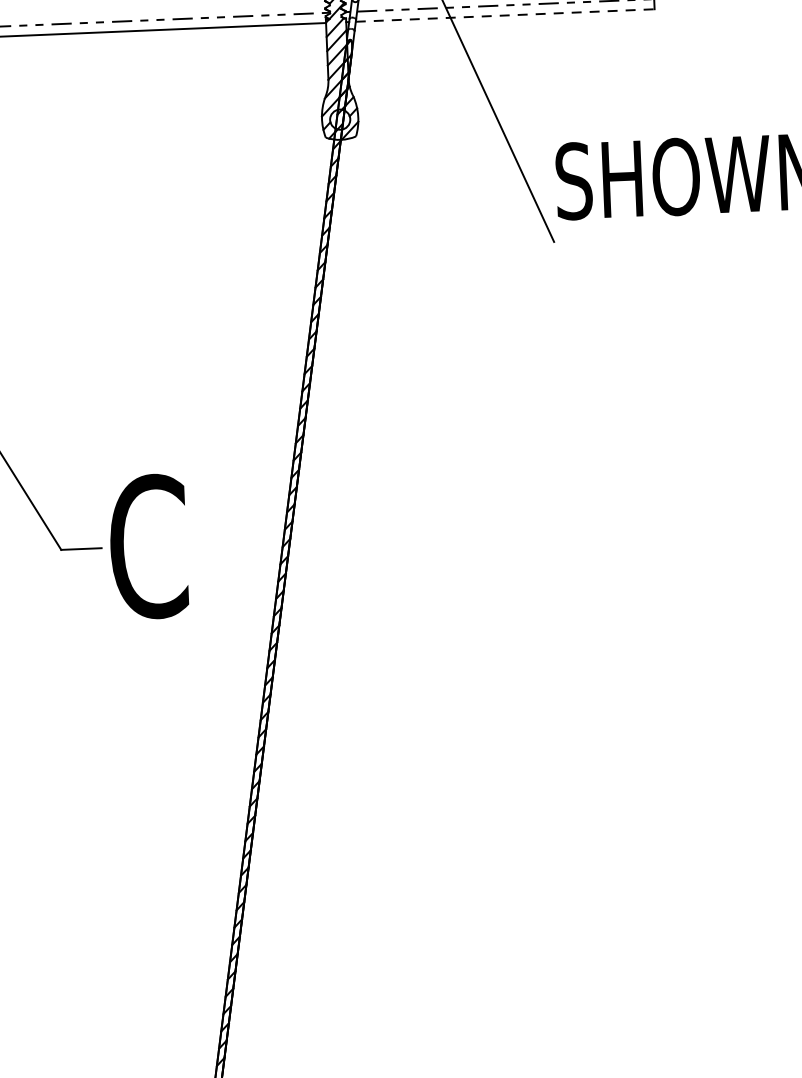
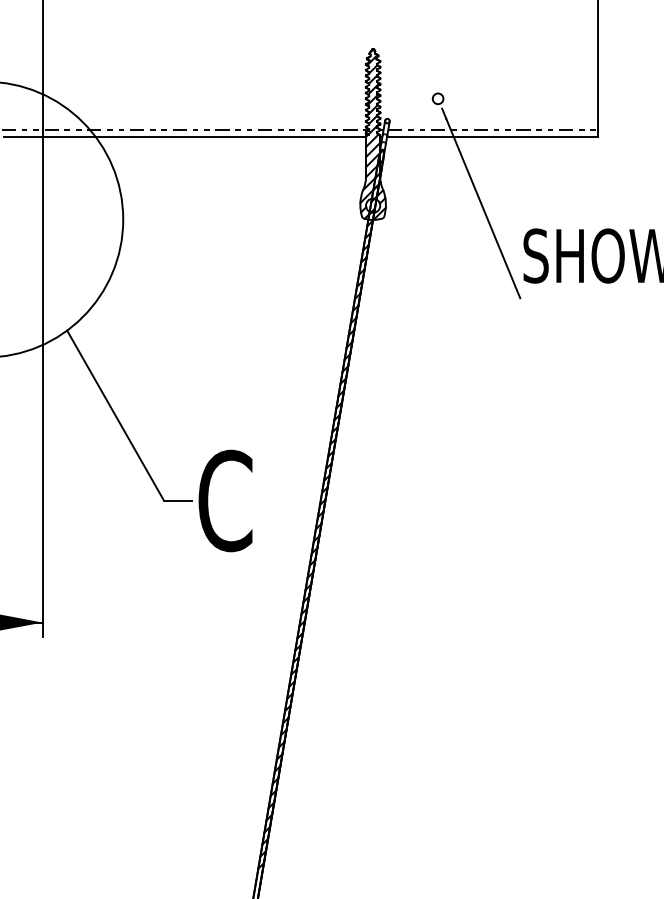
line: (505, 15) -> (492, 137), dashed -> solid

